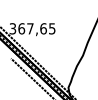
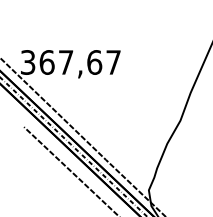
text: (52, 28) -> (114, 61), 367,65 -> 367,67

